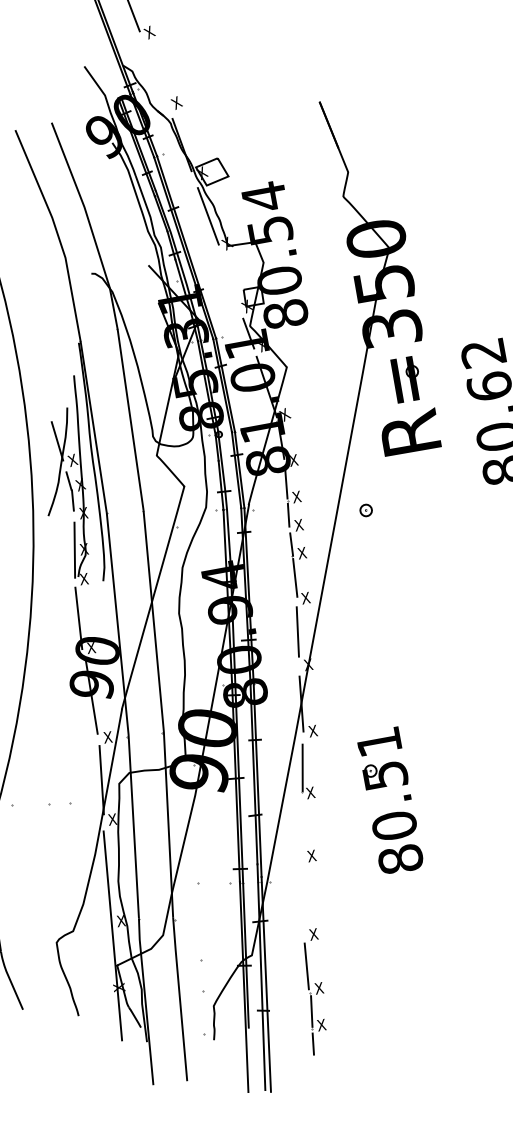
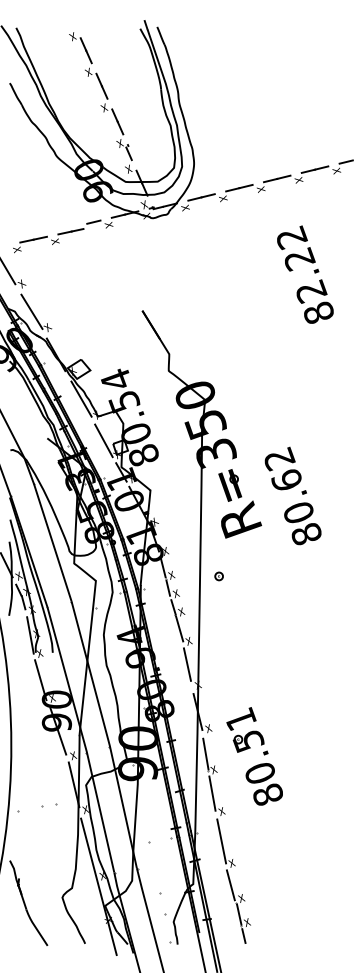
line: (156, 75) -> (31, 311), added
line: (230, 282) -> (103, 440), added
part: (392, 812) -> (257, 764), moved
line: (302, 827) -> (212, 793), added
line: (303, 899) -> (221, 841), added

